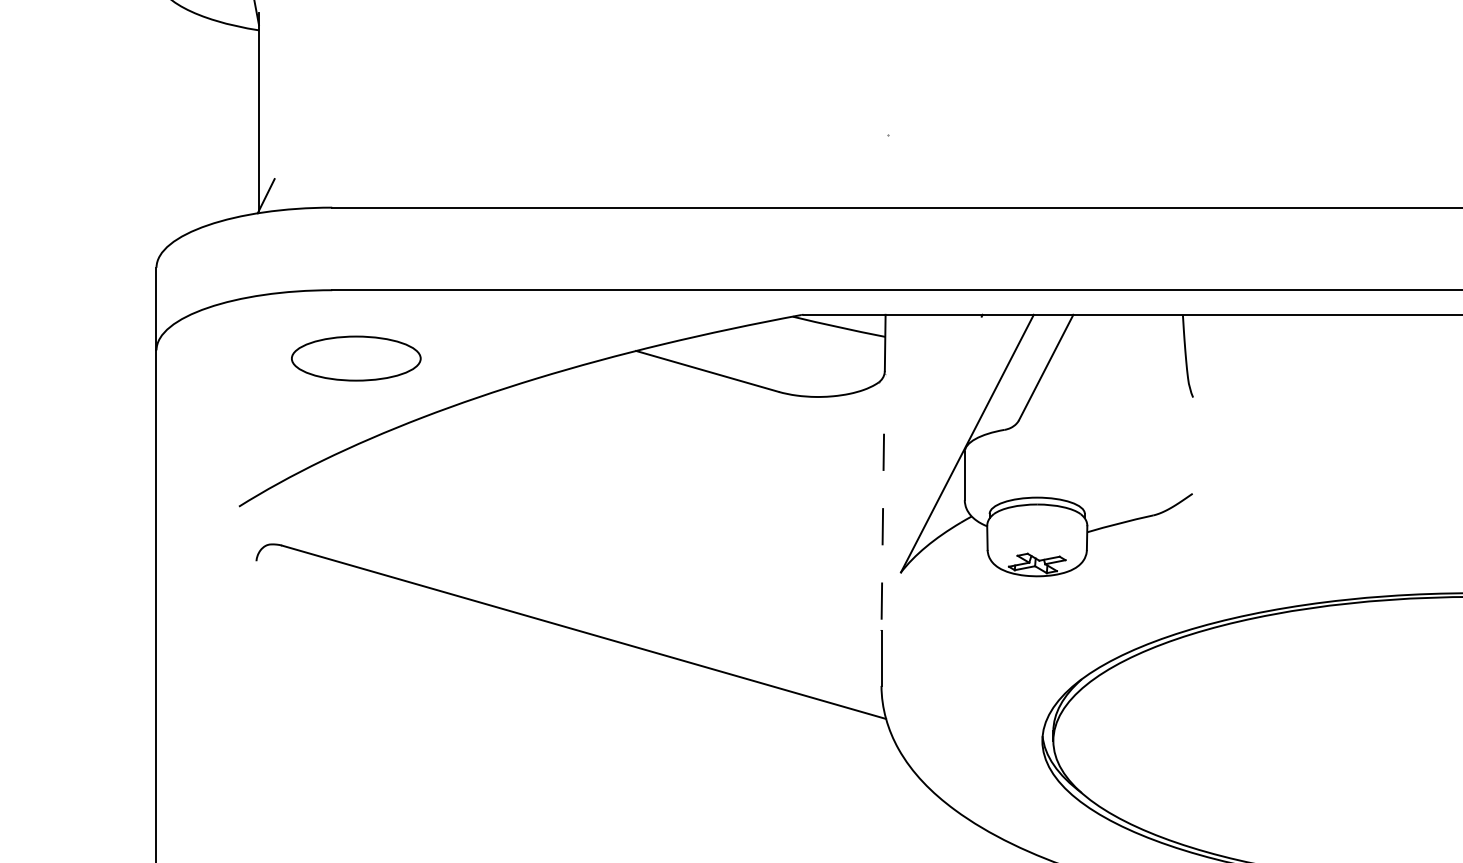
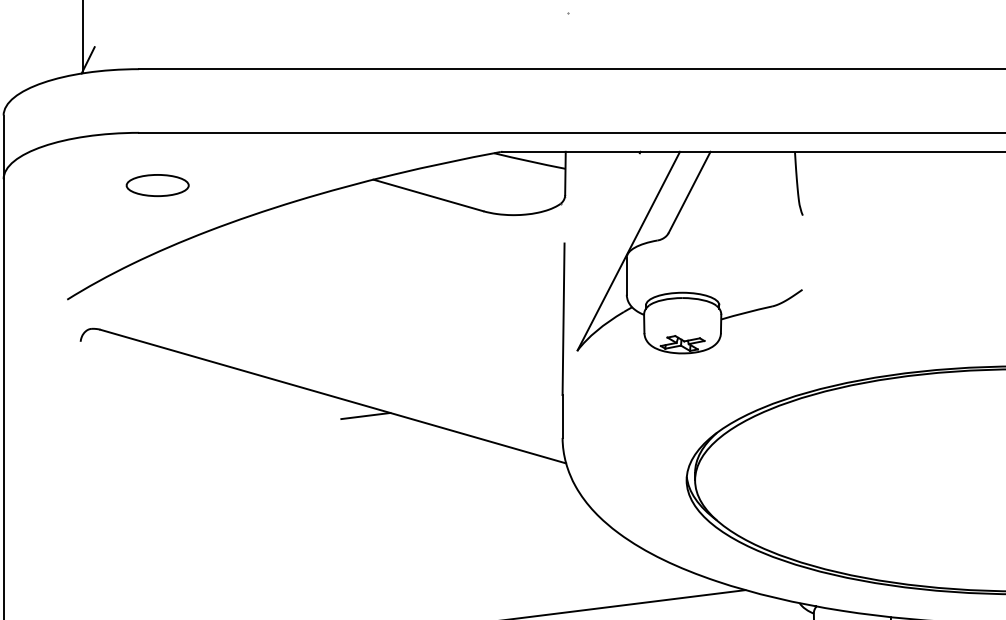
part: (356, 358) -> (157, 185), size x0.62
line: (882, 532) -> (563, 319), dashed -> solid
line: (626, 657) -> (365, 416), added

